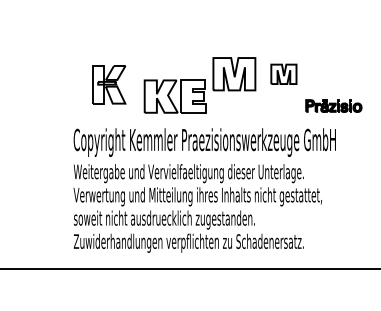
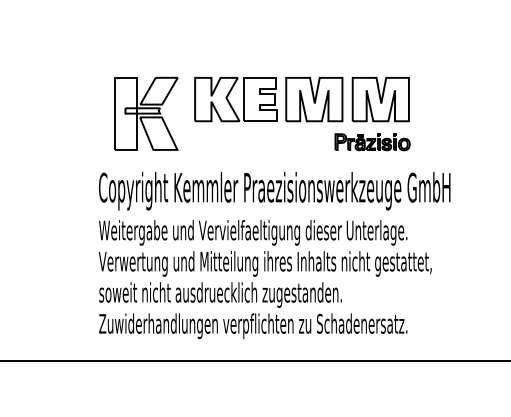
part: (283, 74) -> (380, 99), size x1.67
part: (109, 84) -> (146, 113), size x1.43
part: (170, 98) -> (229, 101), moved
part: (333, 106) -> (372, 142), moved

